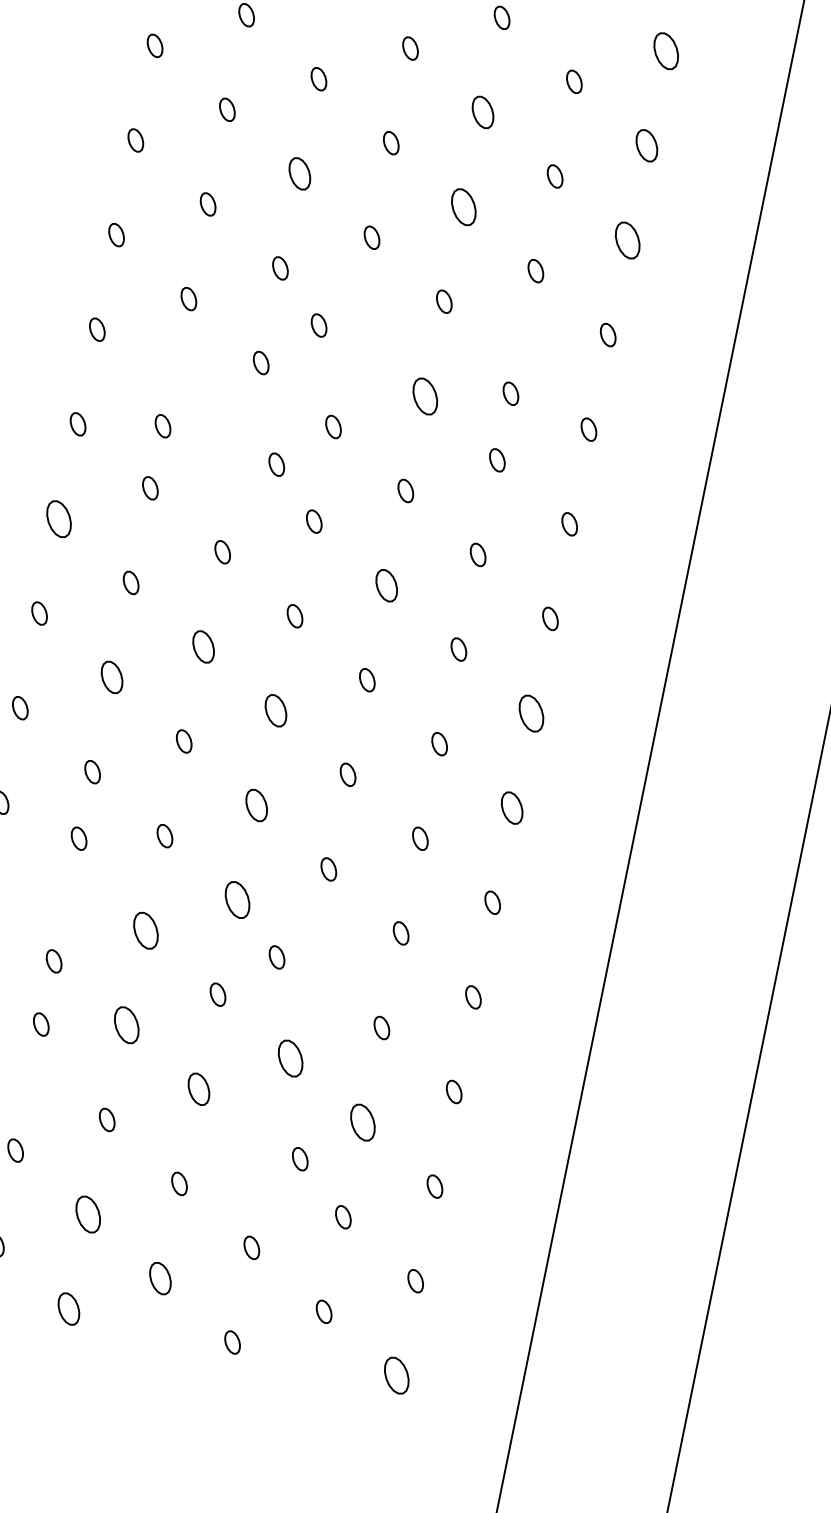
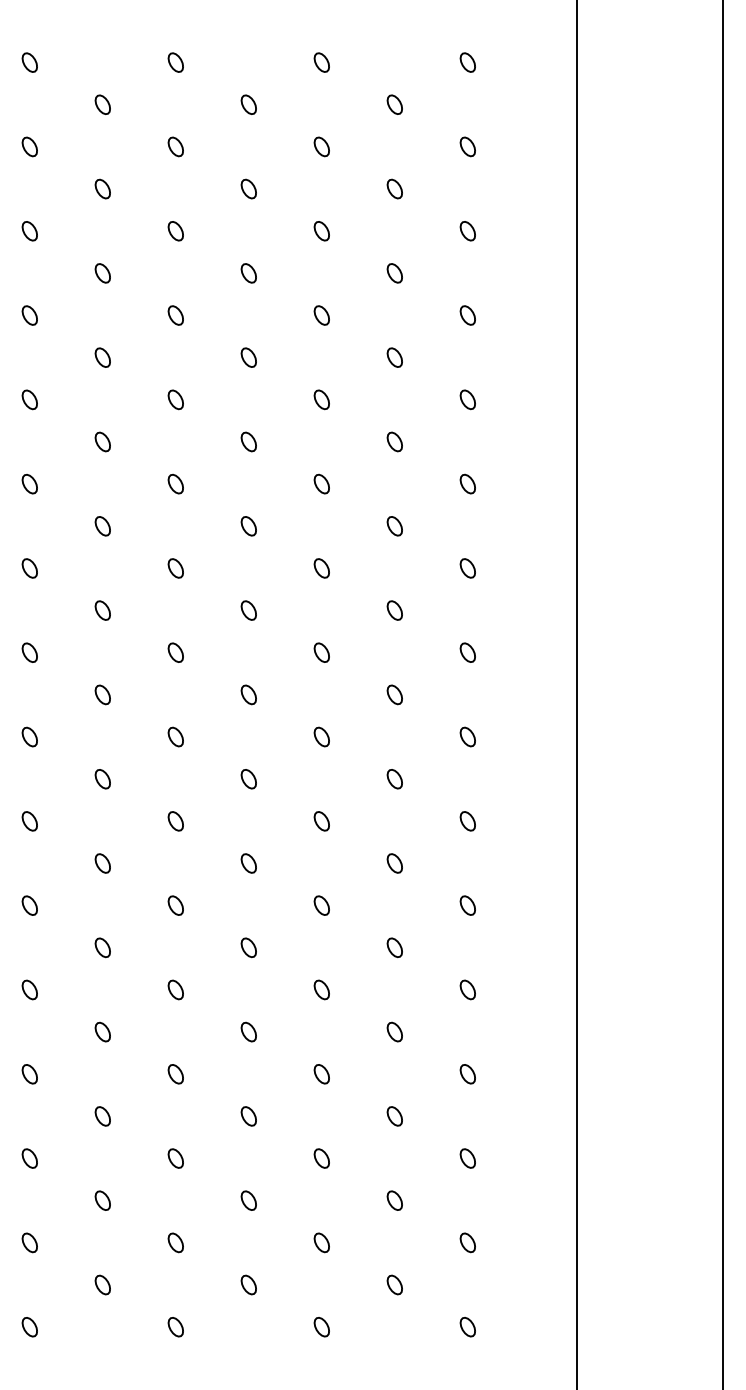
part: (665, 50) -> (467, 146), size x0.62
part: (482, 112) -> (321, 231), size x0.71
part: (646, 146) -> (467, 231), size x0.71
part: (299, 173) -> (175, 315), size x0.71
part: (463, 207) -> (321, 315), size x0.62
part: (627, 240) -> (467, 315), size x0.62
part: (318, 324) -> (248, 441), moved
part: (510, 393) -> (394, 441), moved
part: (424, 395) -> (321, 483), size x0.62
part: (162, 426) -> (102, 526), moved
part: (276, 464) -> (175, 568), moved
part: (58, 518) -> (29, 652), size x0.62
part: (386, 585) -> (321, 652), size x0.71
part: (203, 646) -> (175, 736), size x0.71
part: (111, 677) -> (102, 779), size x0.71
part: (275, 711) -> (248, 779), size x0.71
part: (530, 712) -> (467, 736), size x0.62
part: (256, 805) -> (248, 863), size x0.71
part: (511, 808) -> (467, 821), size x0.71
part: (78, 838) -> (102, 947), moved
part: (236, 899) -> (248, 947), size x0.62
part: (145, 930) -> (175, 989), size x0.62
part: (276, 956) -> (321, 989), moved
part: (40, 1024) -> (102, 1116), moved
part: (125, 1025) -> (175, 1074), size x0.62
part: (289, 1058) -> (321, 1074), size x0.62
part: (198, 1089) -> (248, 1116), size x0.71
part: (362, 1122) -> (394, 1116), size x0.62
part: (299, 1159) -> (321, 1158), moved
part: (87, 1214) -> (175, 1242), size x0.62
part: (159, 1277) -> (248, 1284), size x0.71
part: (68, 1309) -> (175, 1327), size x0.71
part: (395, 1376) -> (467, 1327), size x0.62

